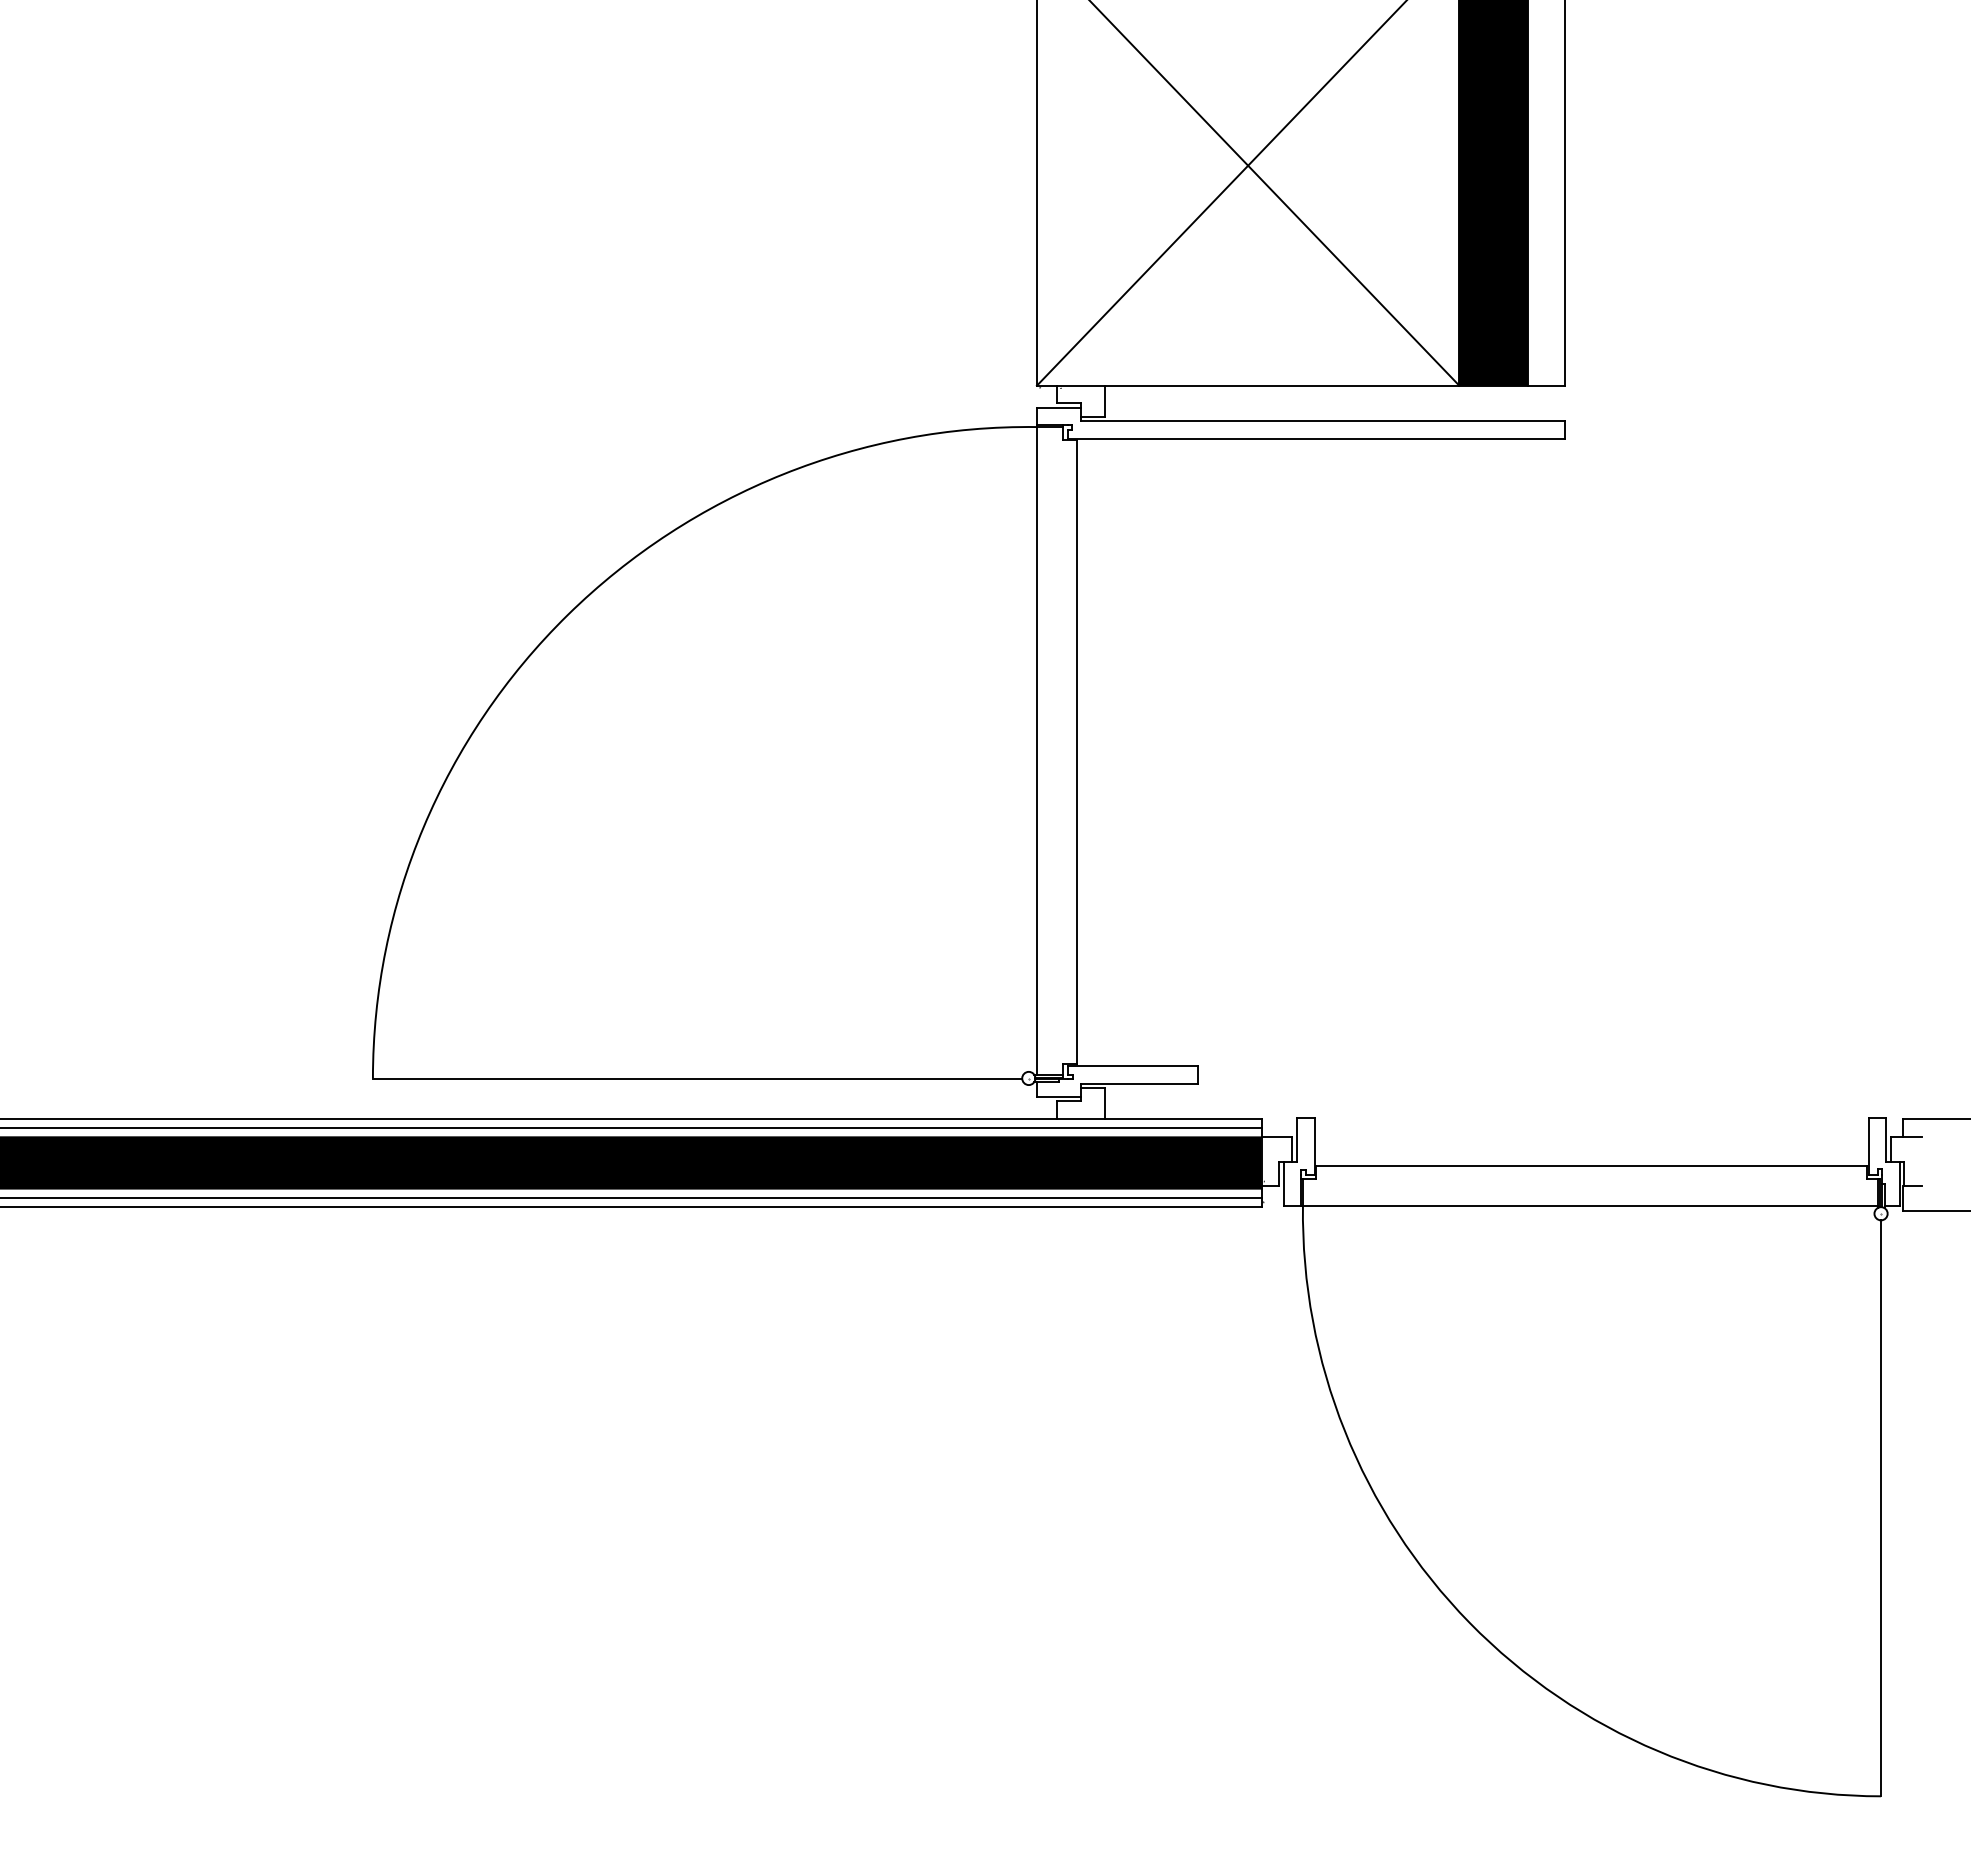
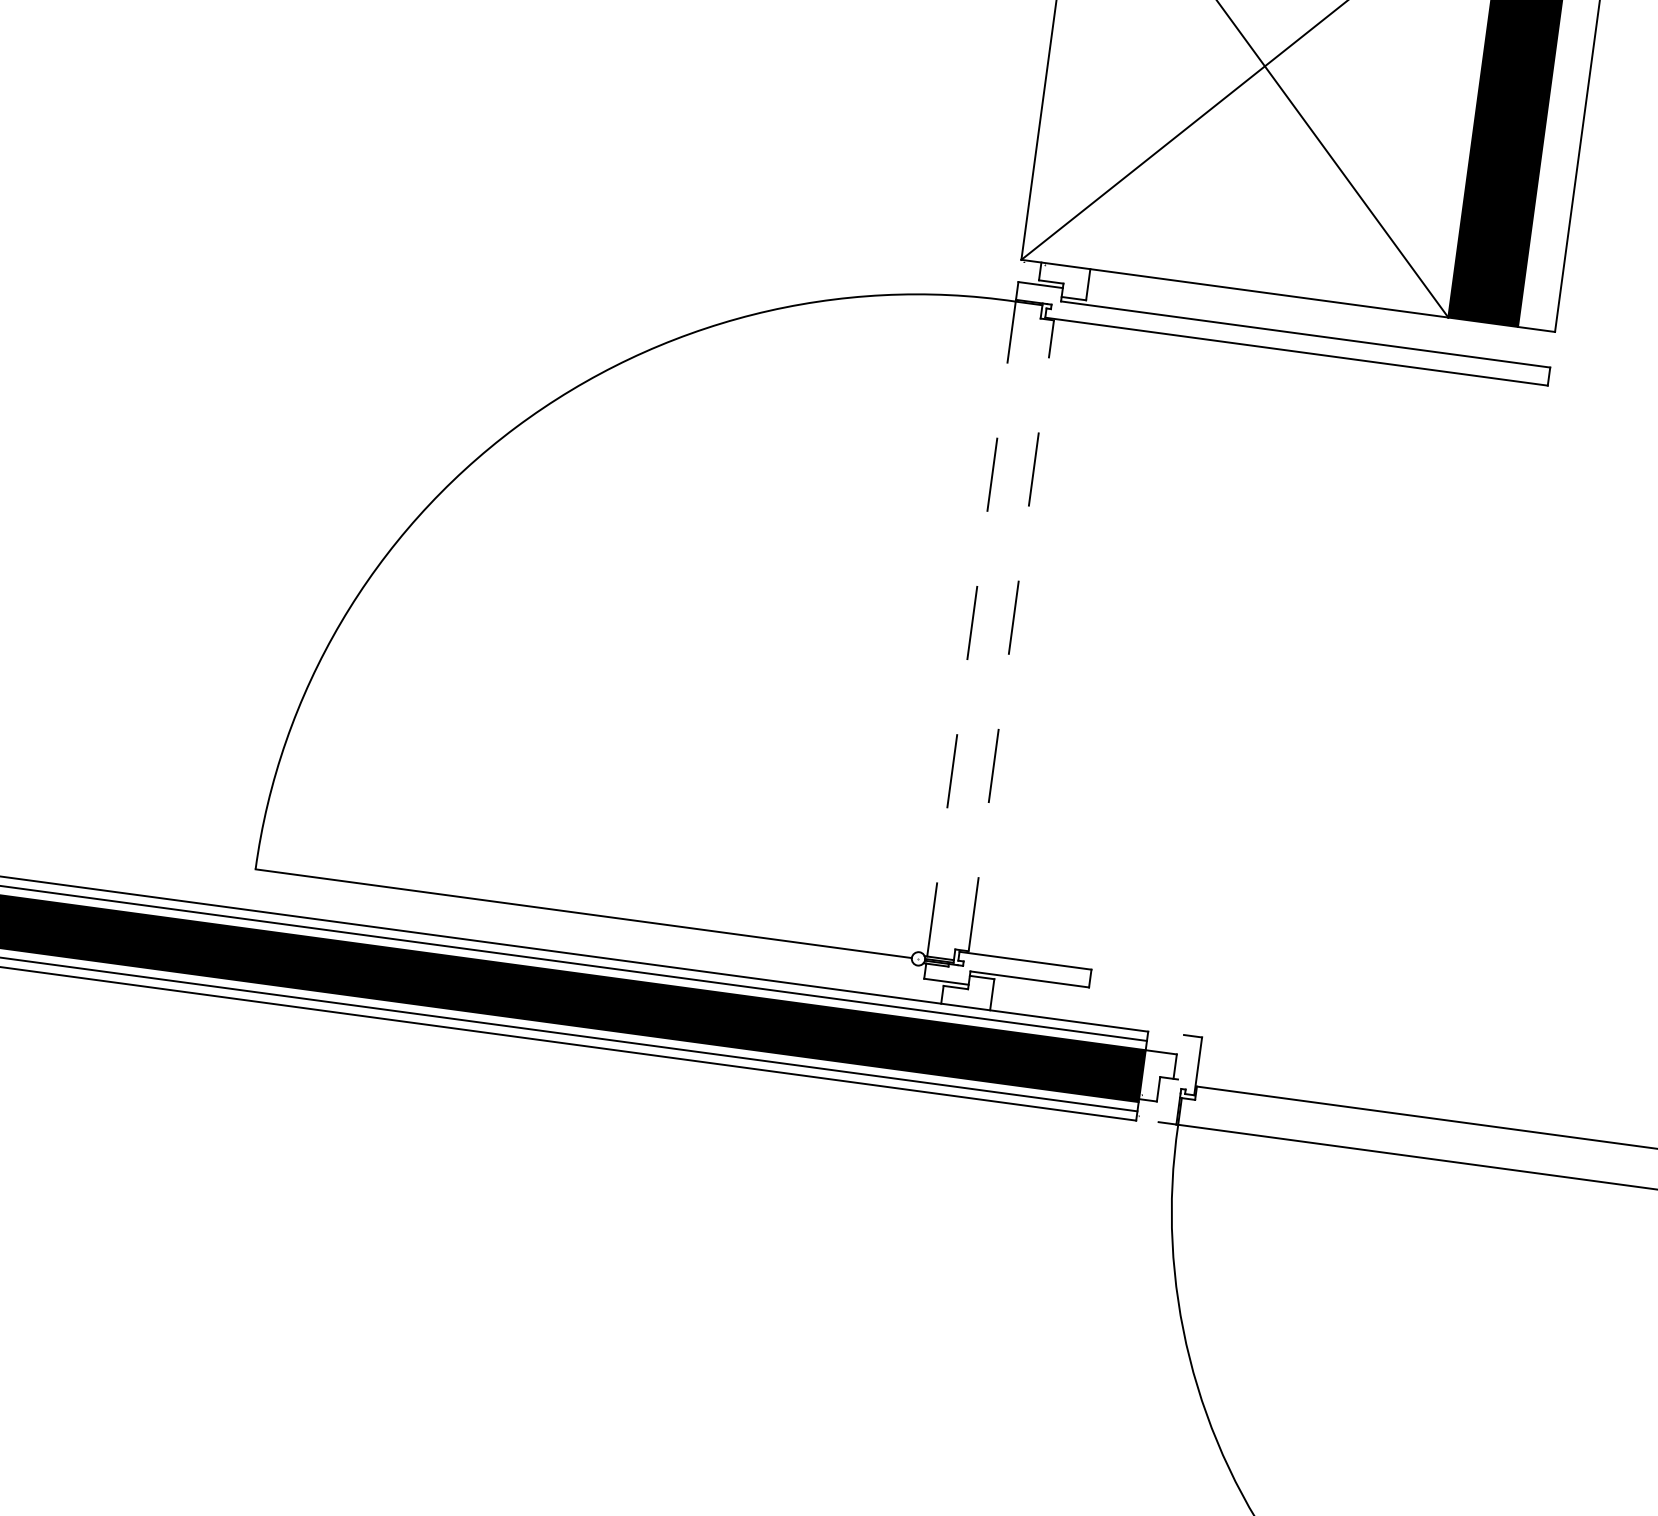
line: (1036, 750) -> (971, 628), solid -> dashed
line: (1076, 751) -> (1011, 634), solid -> dashed
line: (1296, 1139) -> (1180, 1057), removed
line: (1283, 1183) -> (1161, 1099), removed

